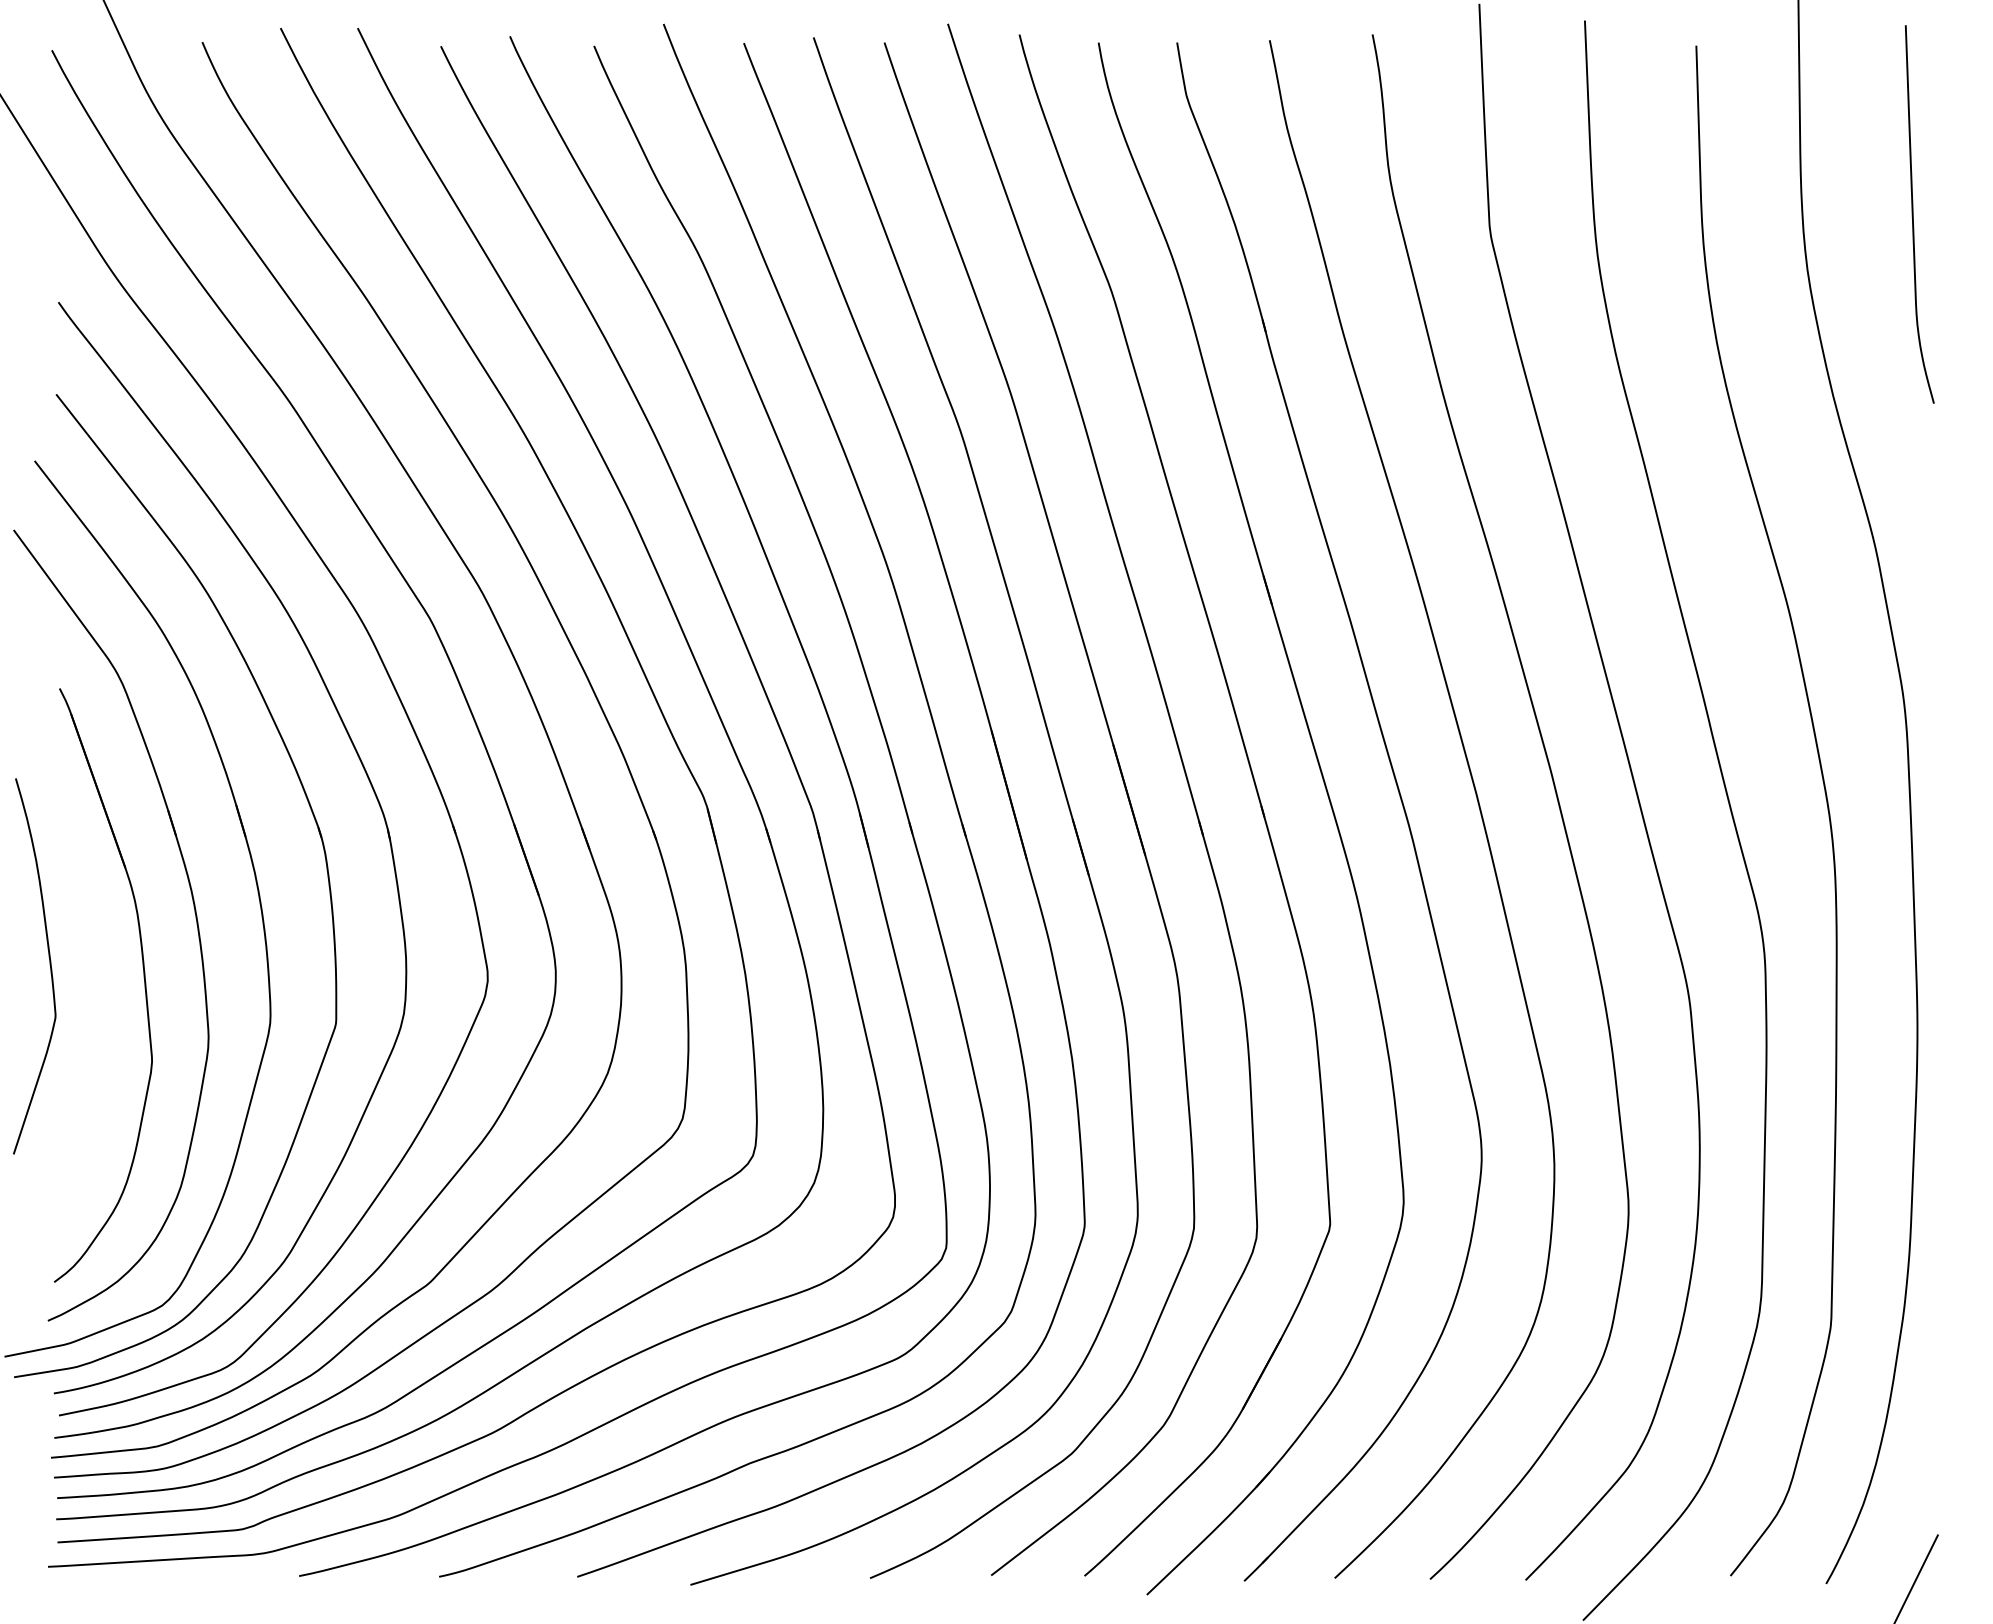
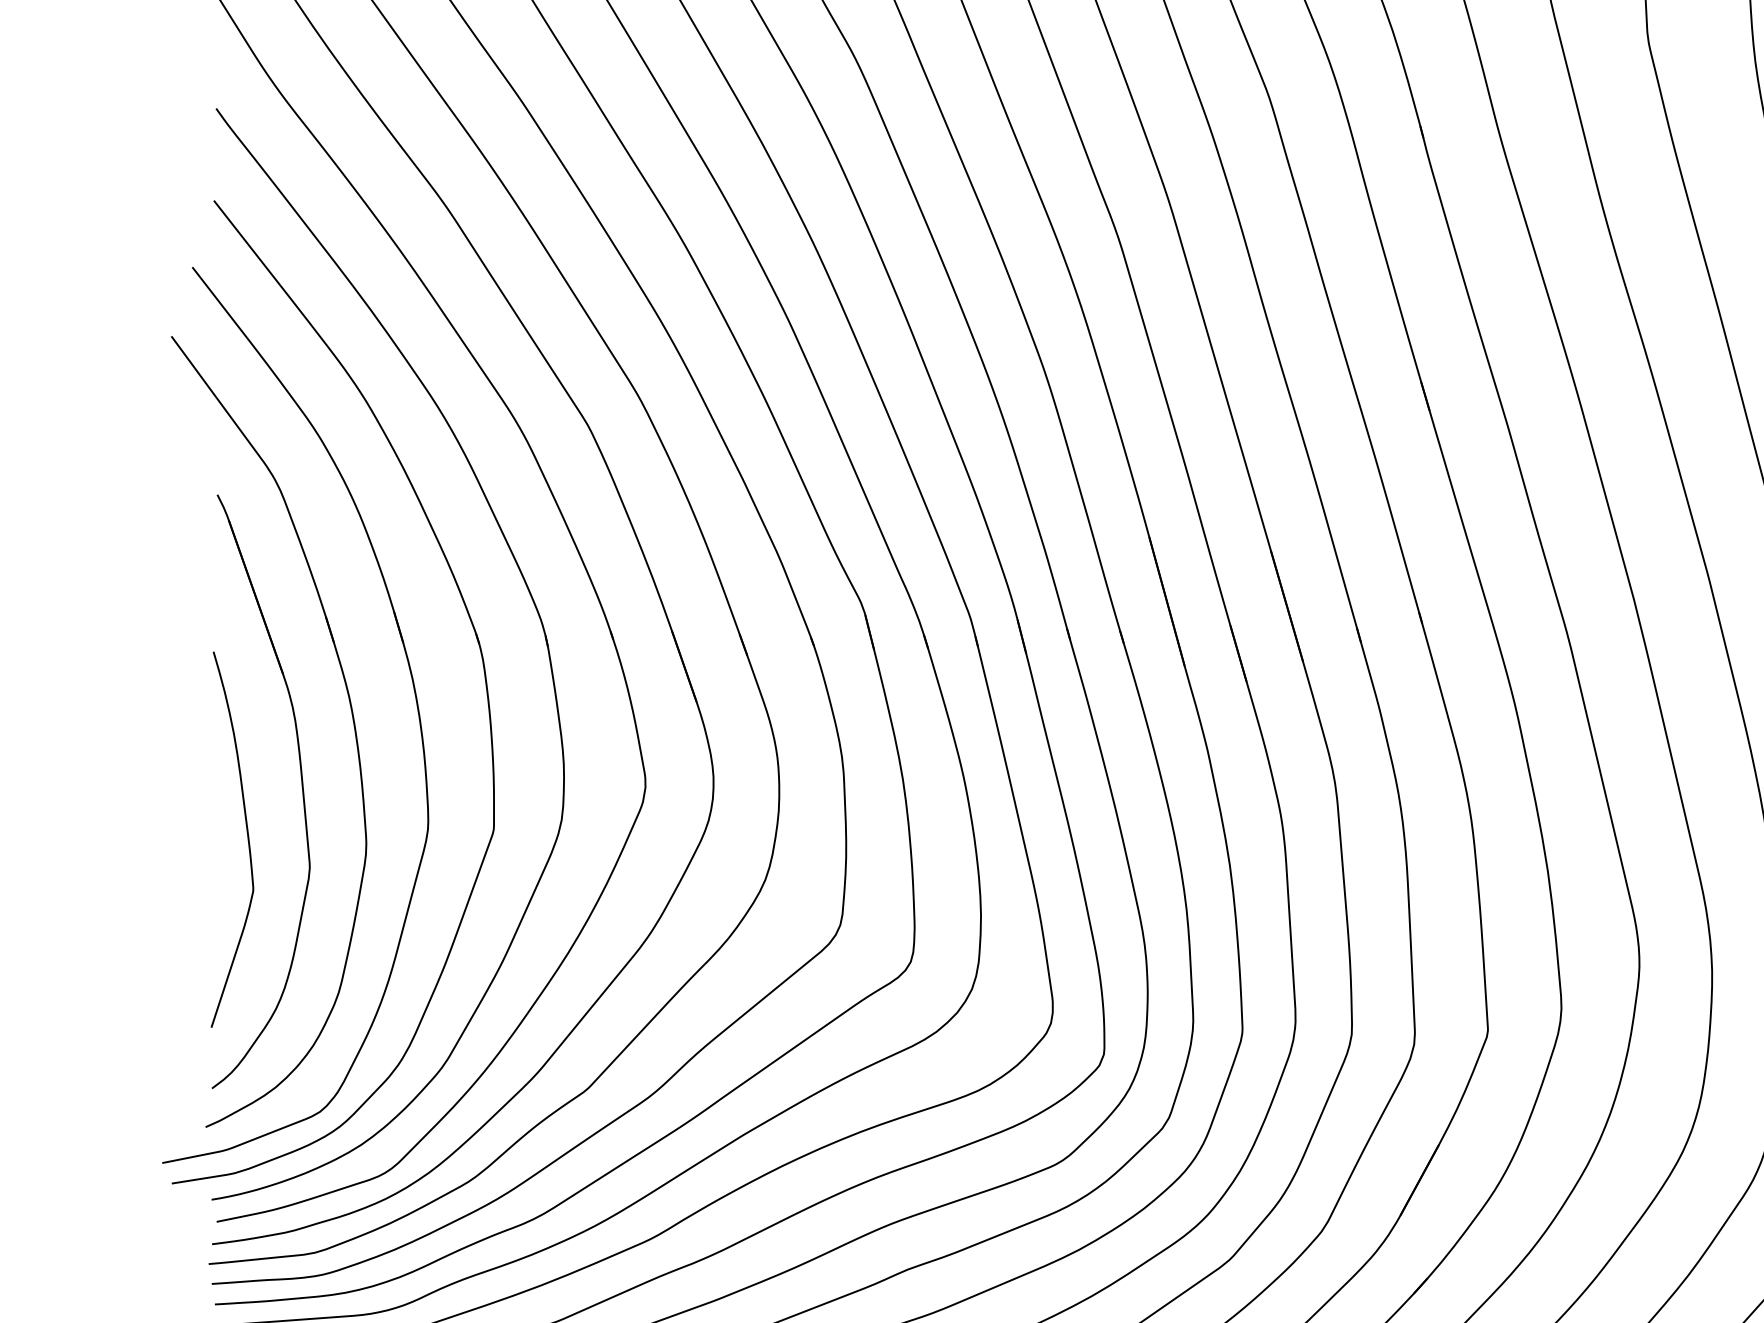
curve: (49, 965) -> (247, 838), moved

